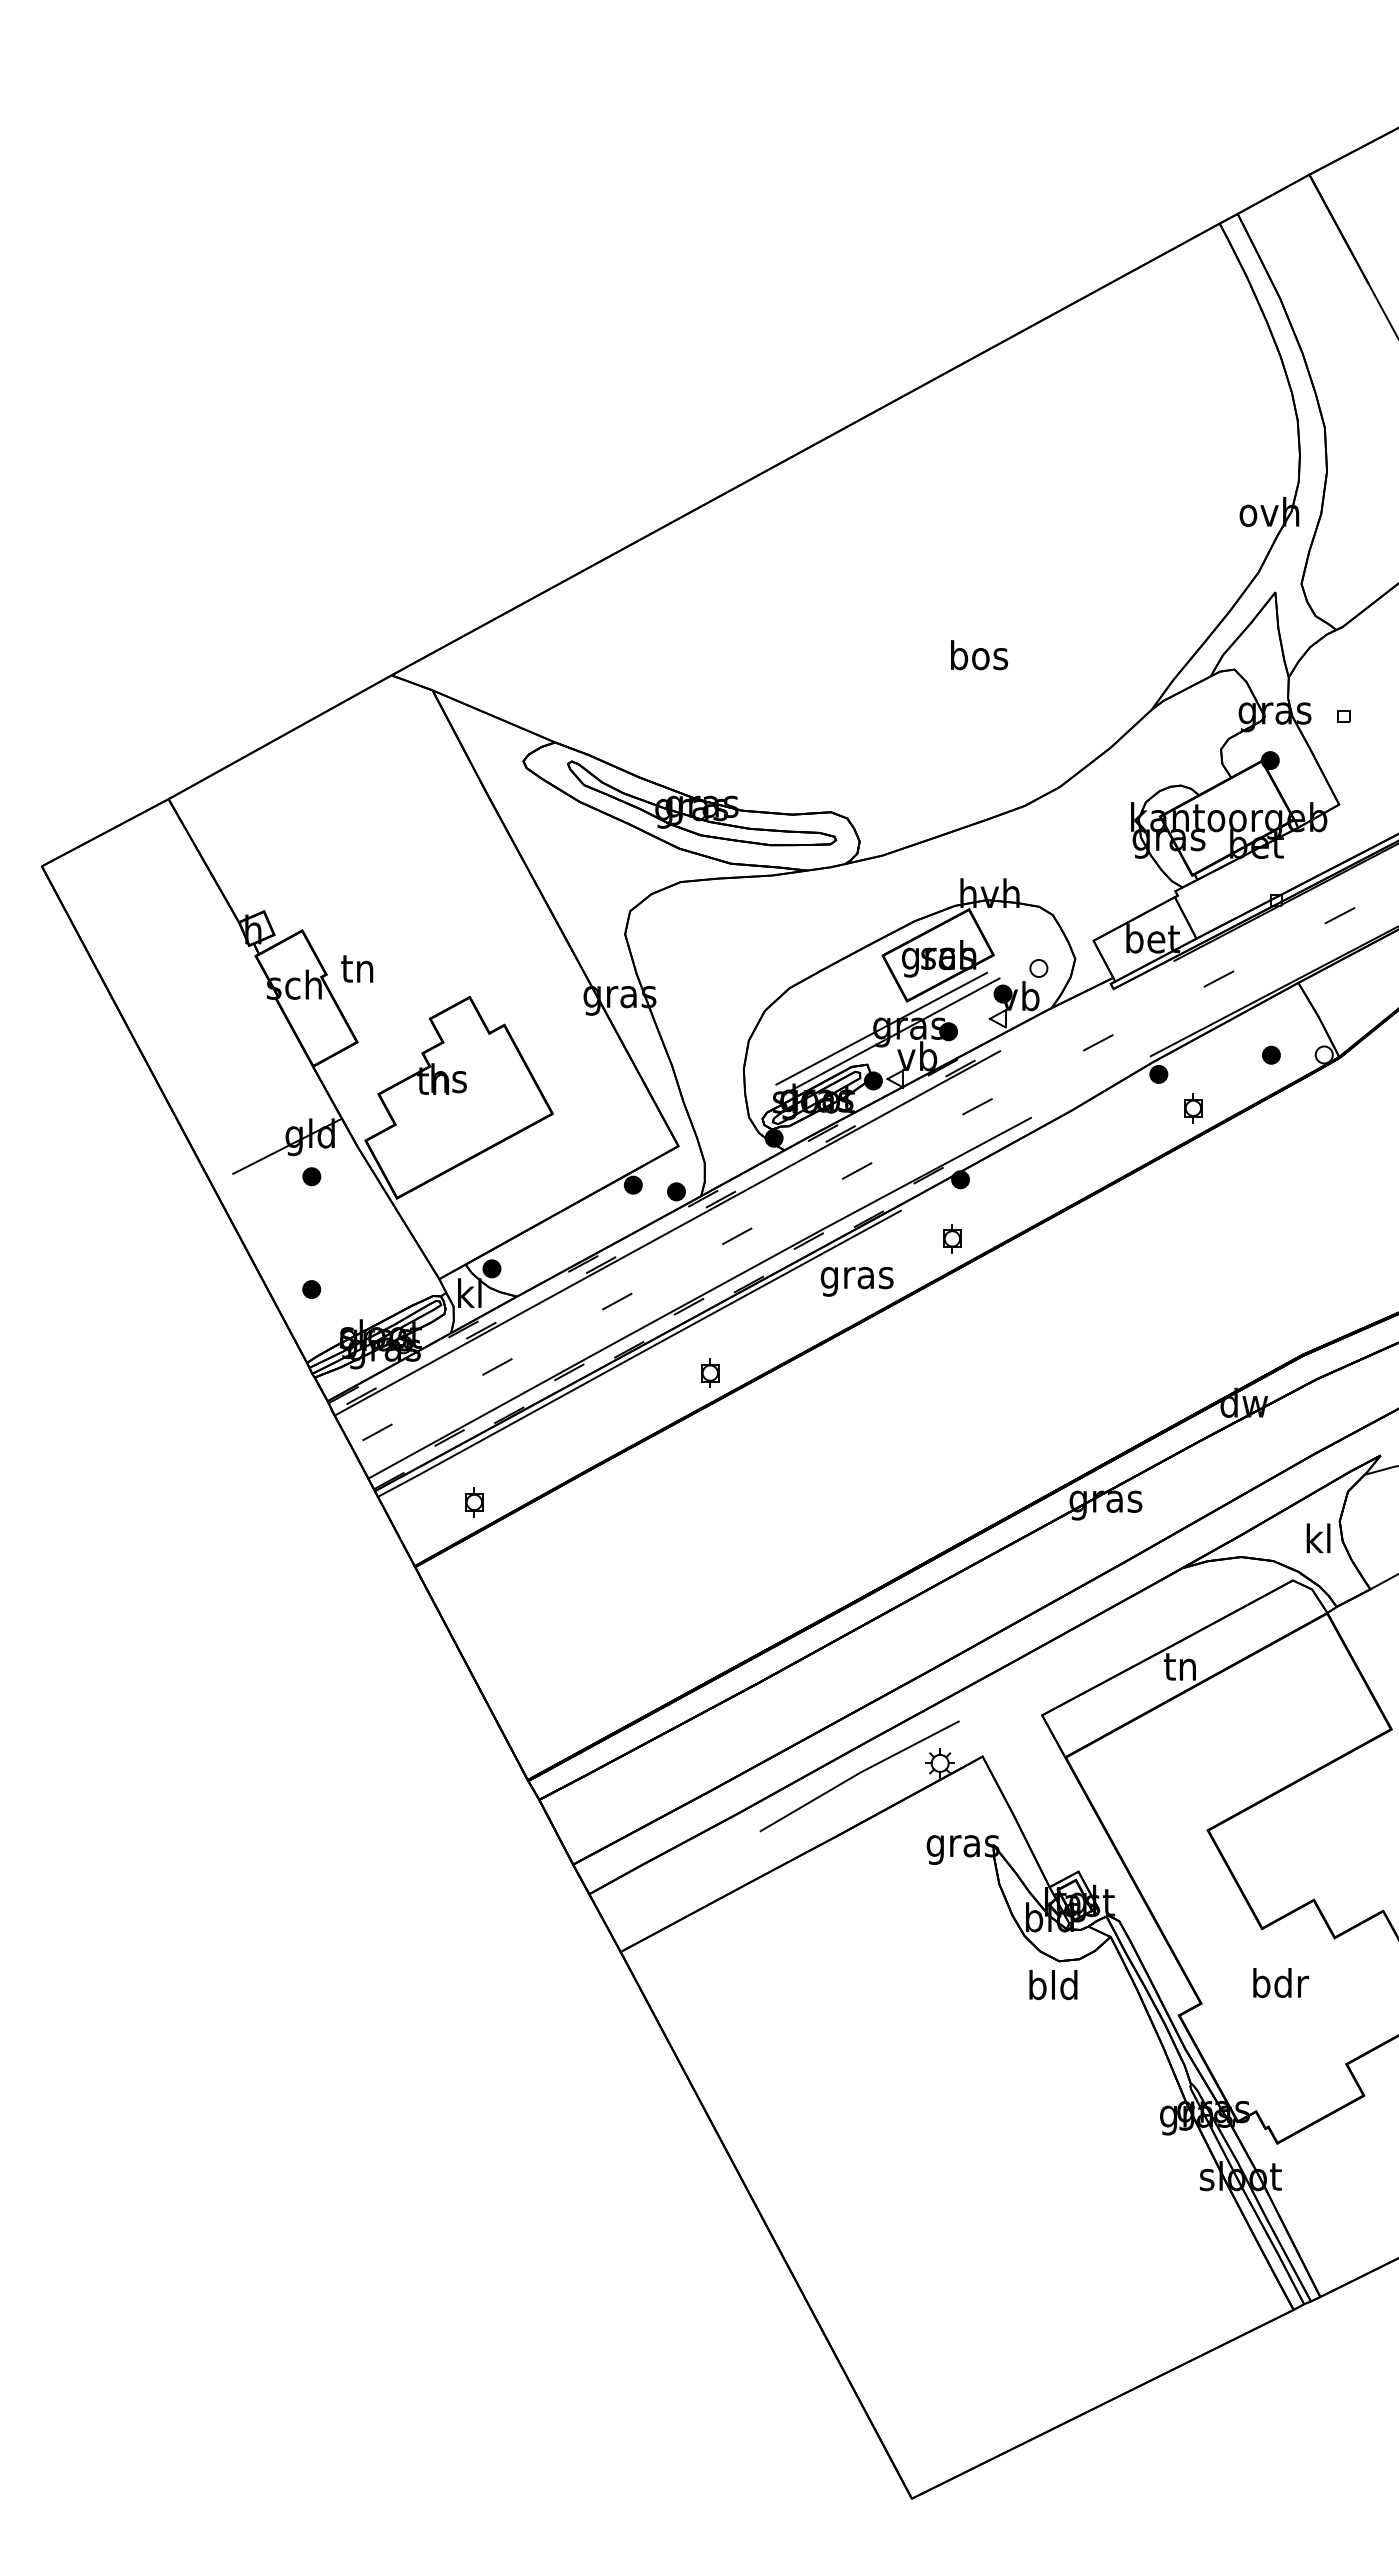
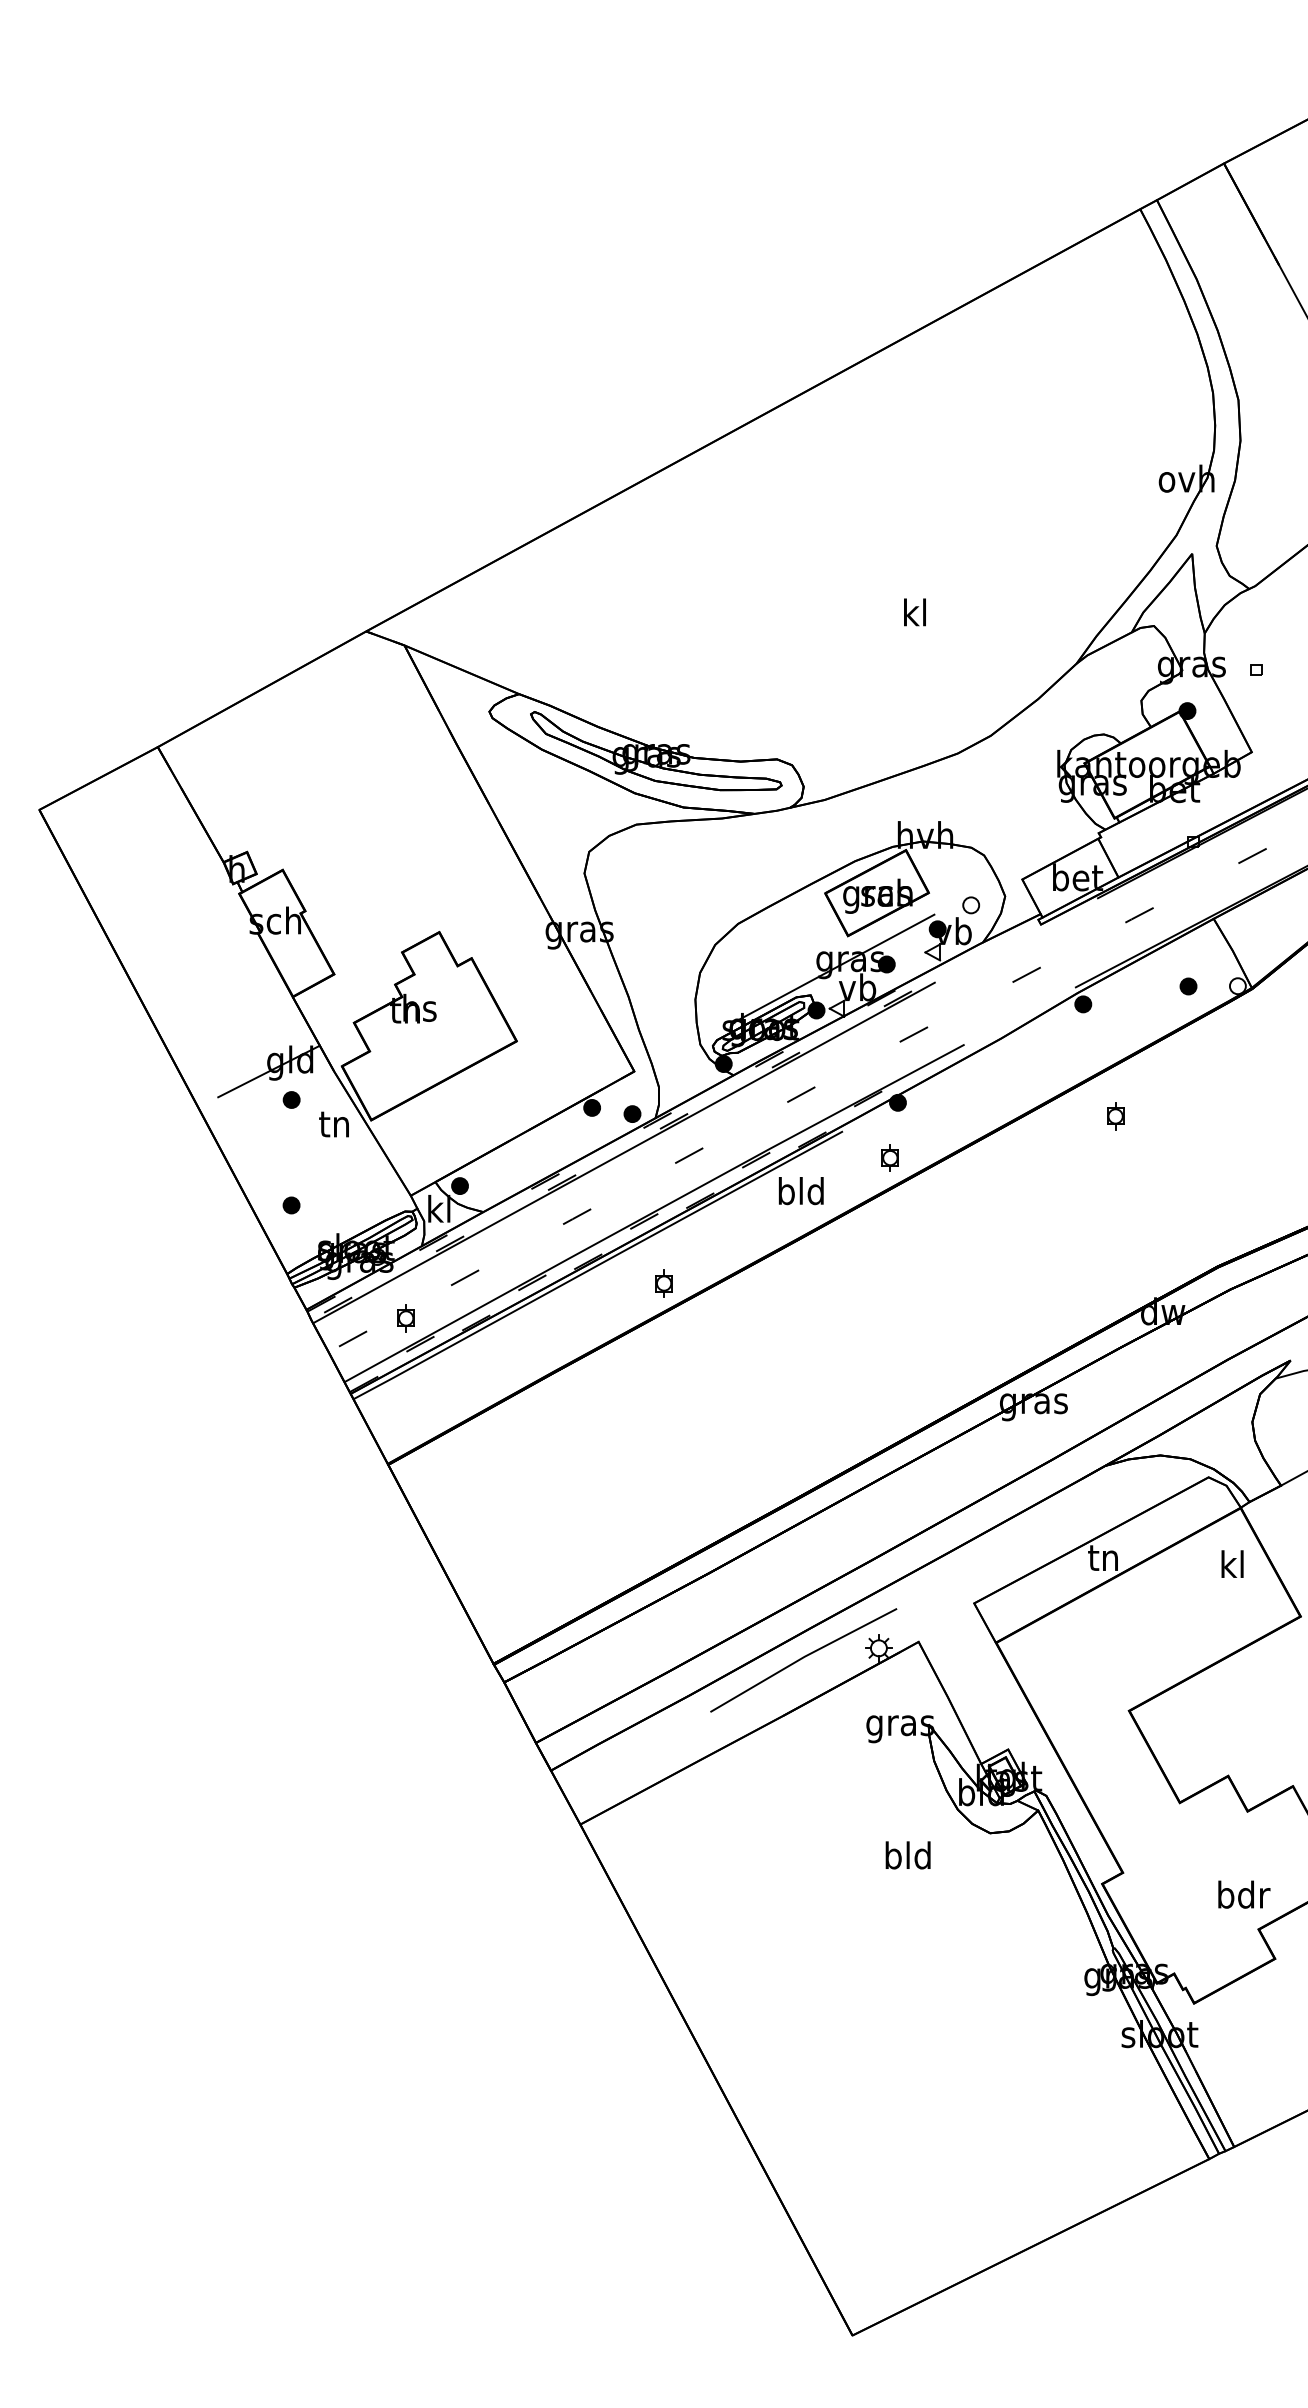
text: (979, 655) -> (915, 612), bos -> kl
text: (357, 968) -> (334, 1124), moved
line: (881, 1028) -> (824, 961), removed
part: (1193, 1108) -> (1115, 1116), moved
text: (856, 1277) -> (800, 1194), gras -> bld
part: (474, 1502) -> (406, 1318), moved
text: (1318, 1538) -> (1232, 1564), moved
text: (1281, 1983) -> (1244, 1895), moved
text: (1053, 1985) -> (908, 1855), moved

